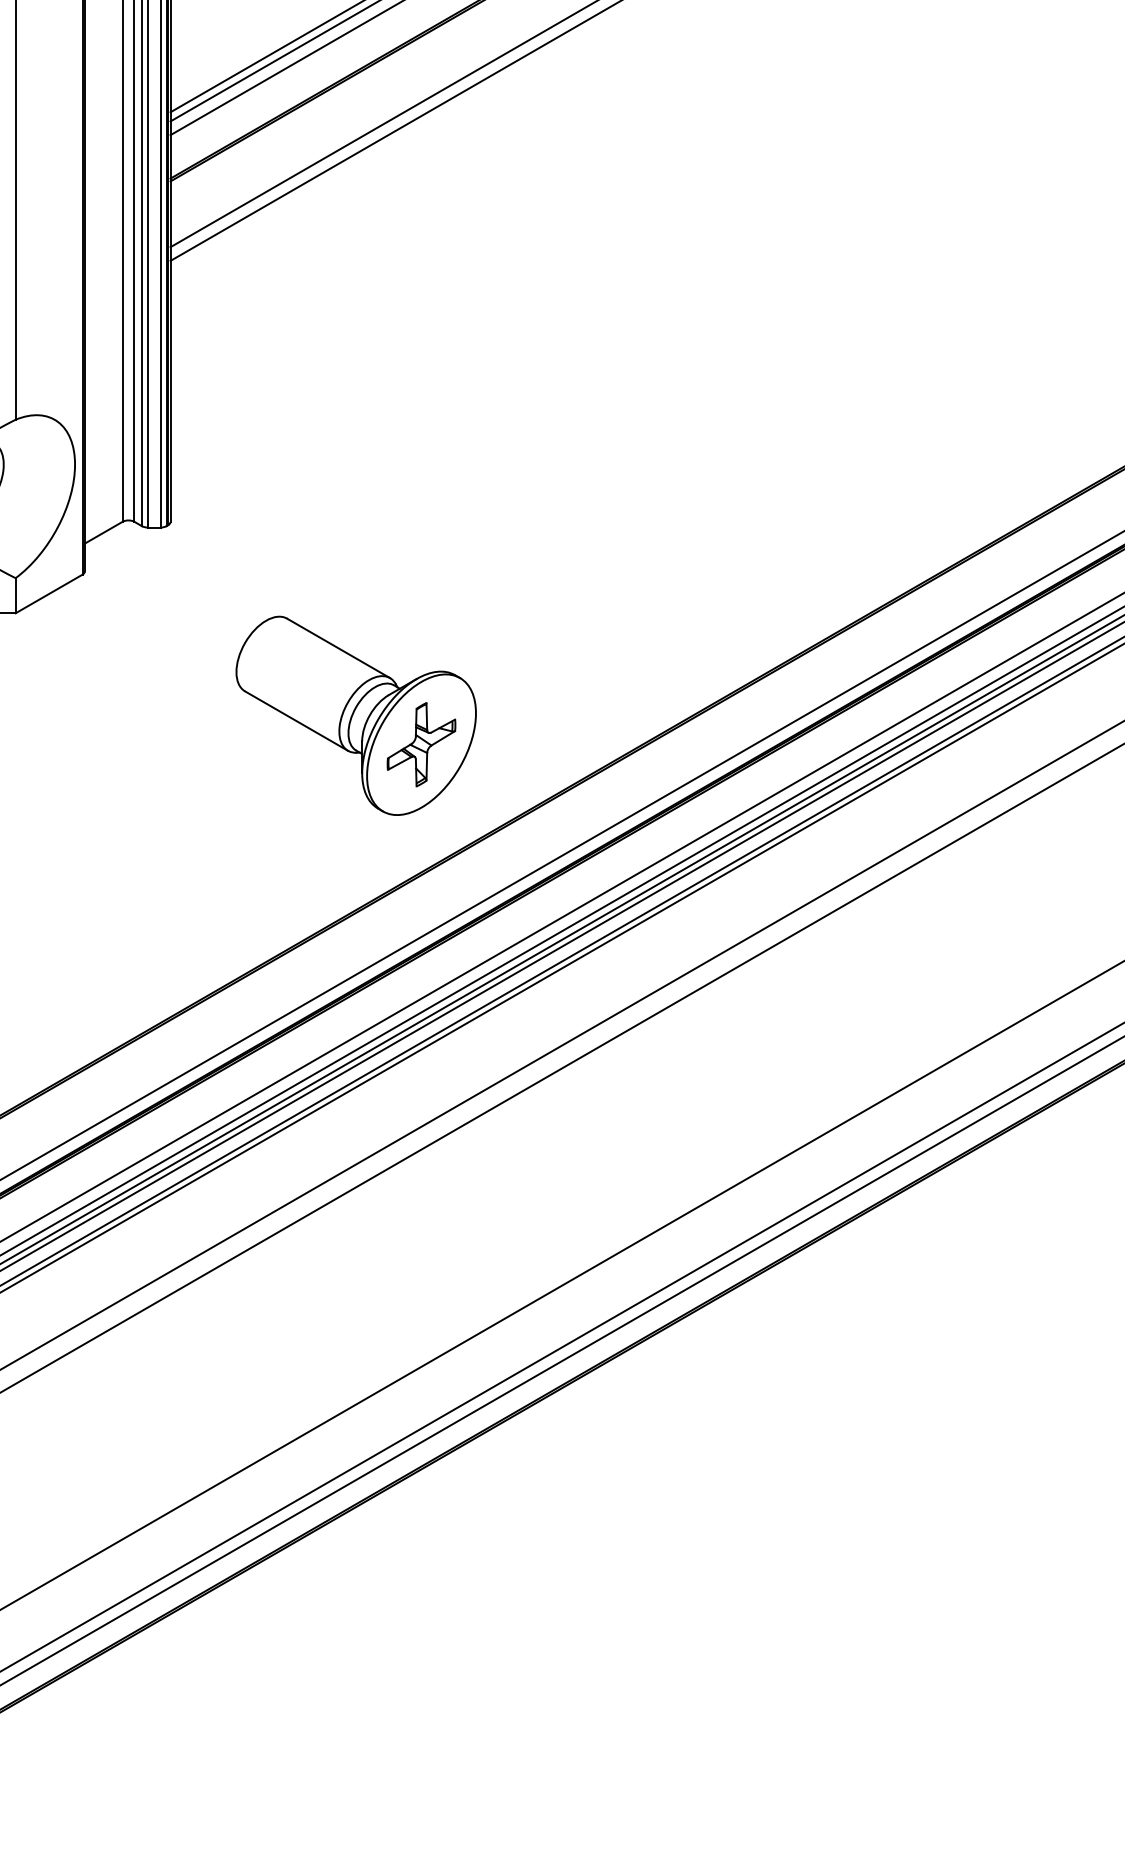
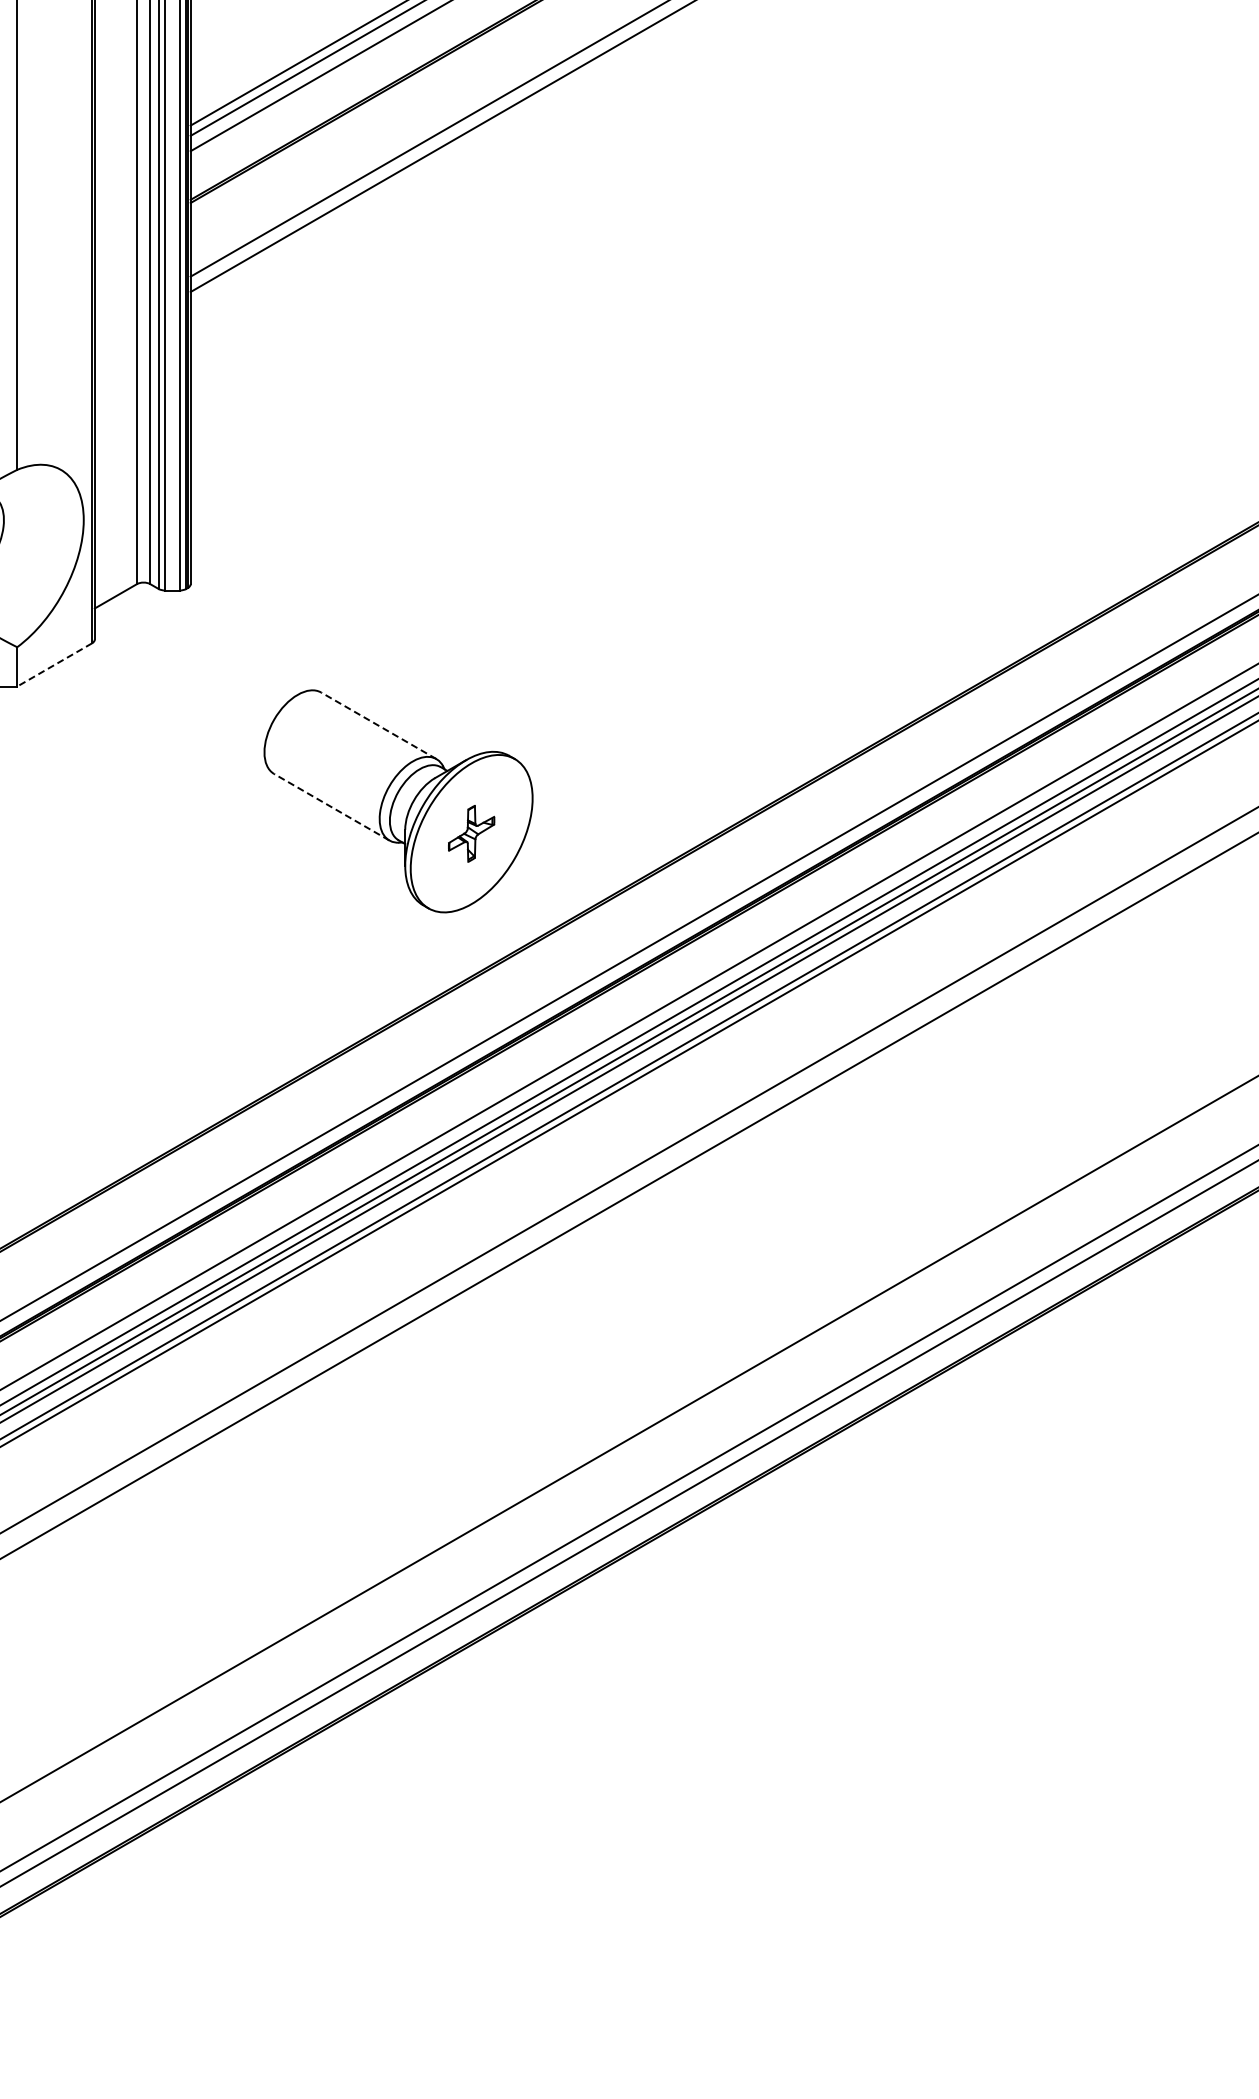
line: (48, 594) -> (54, 665), solid -> dashed
line: (338, 648) -> (378, 725), solid -> dashed
line: (296, 721) -> (331, 807), solid -> dashed
part: (421, 744) -> (471, 833), size x0.6

